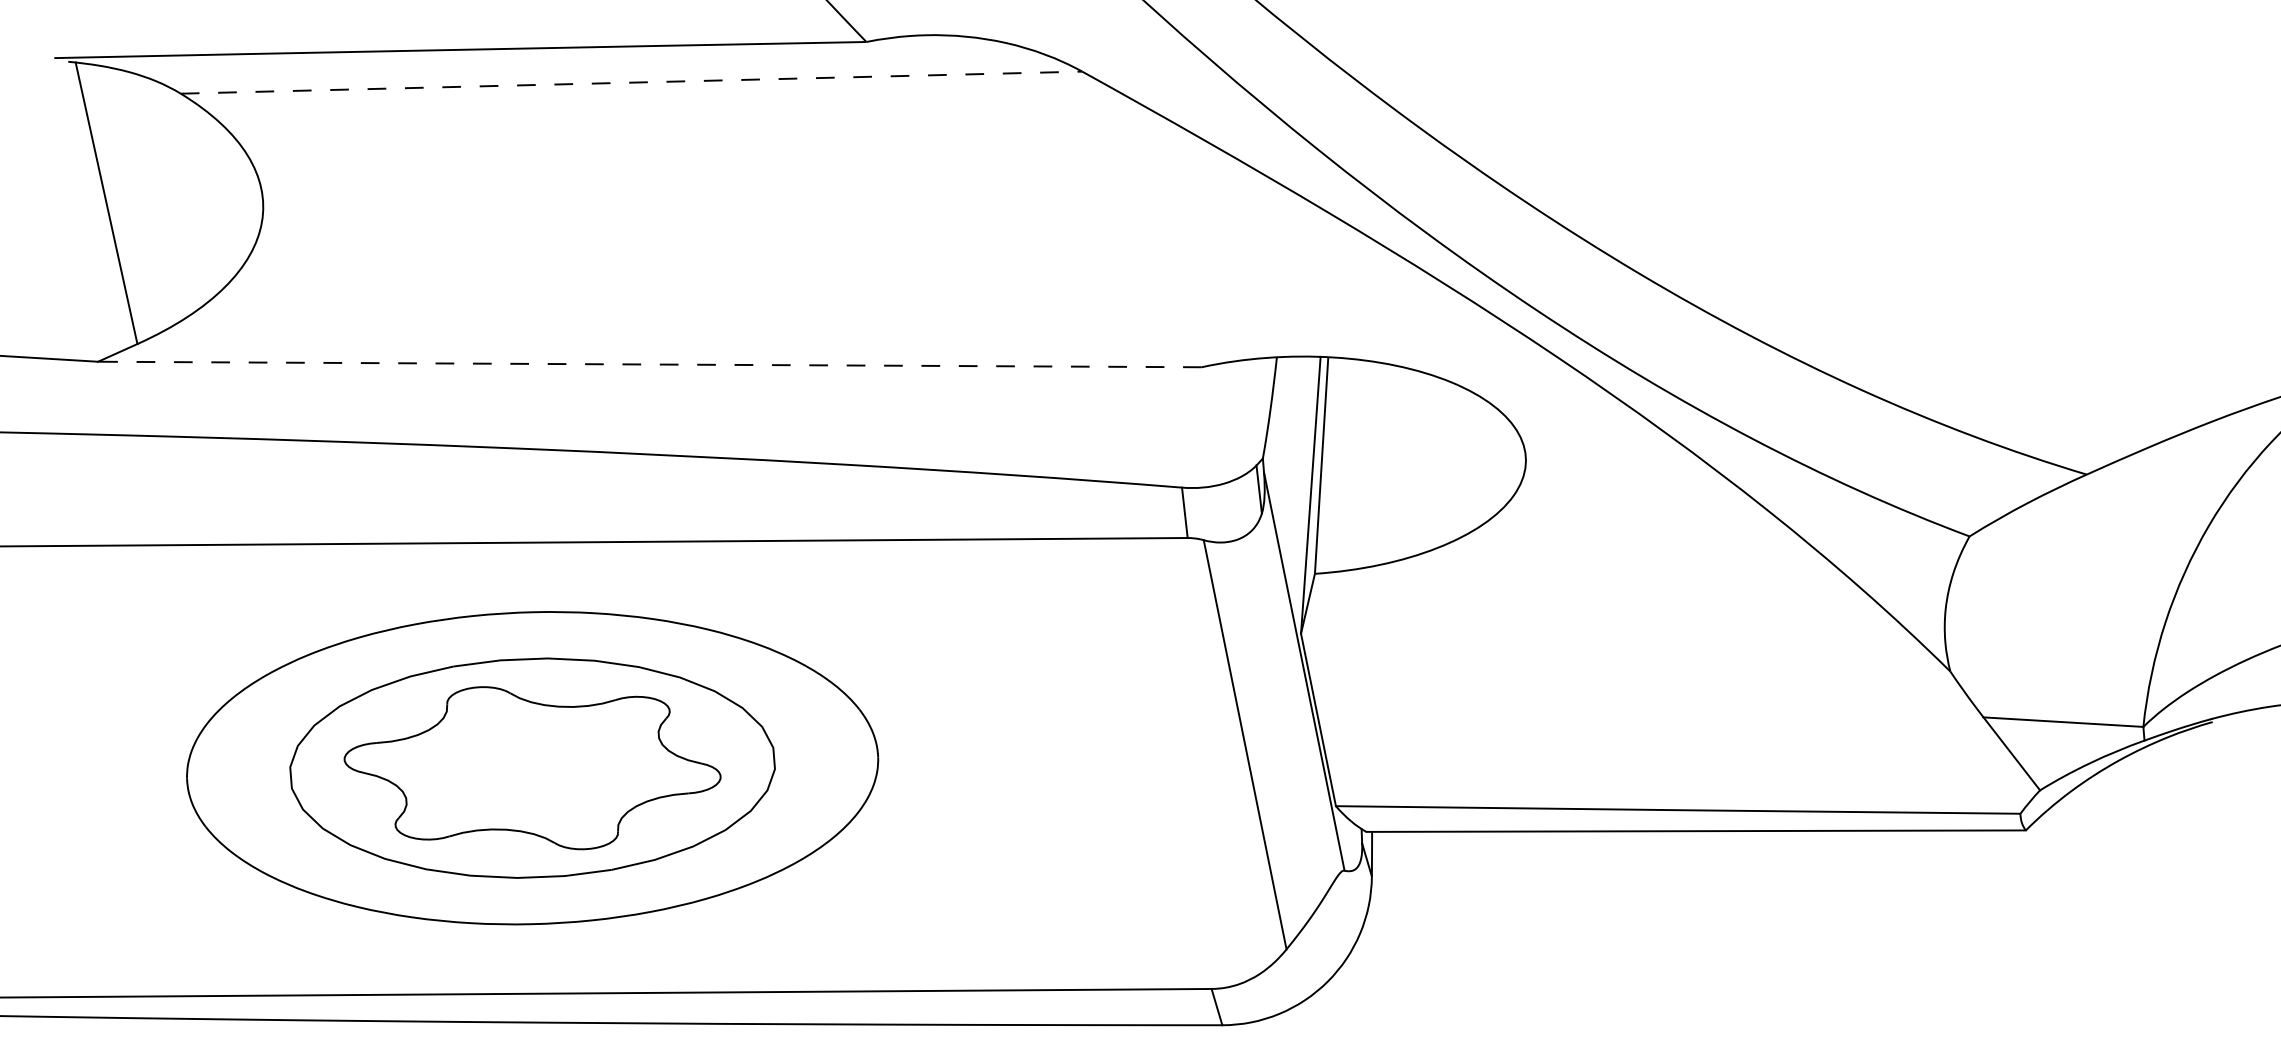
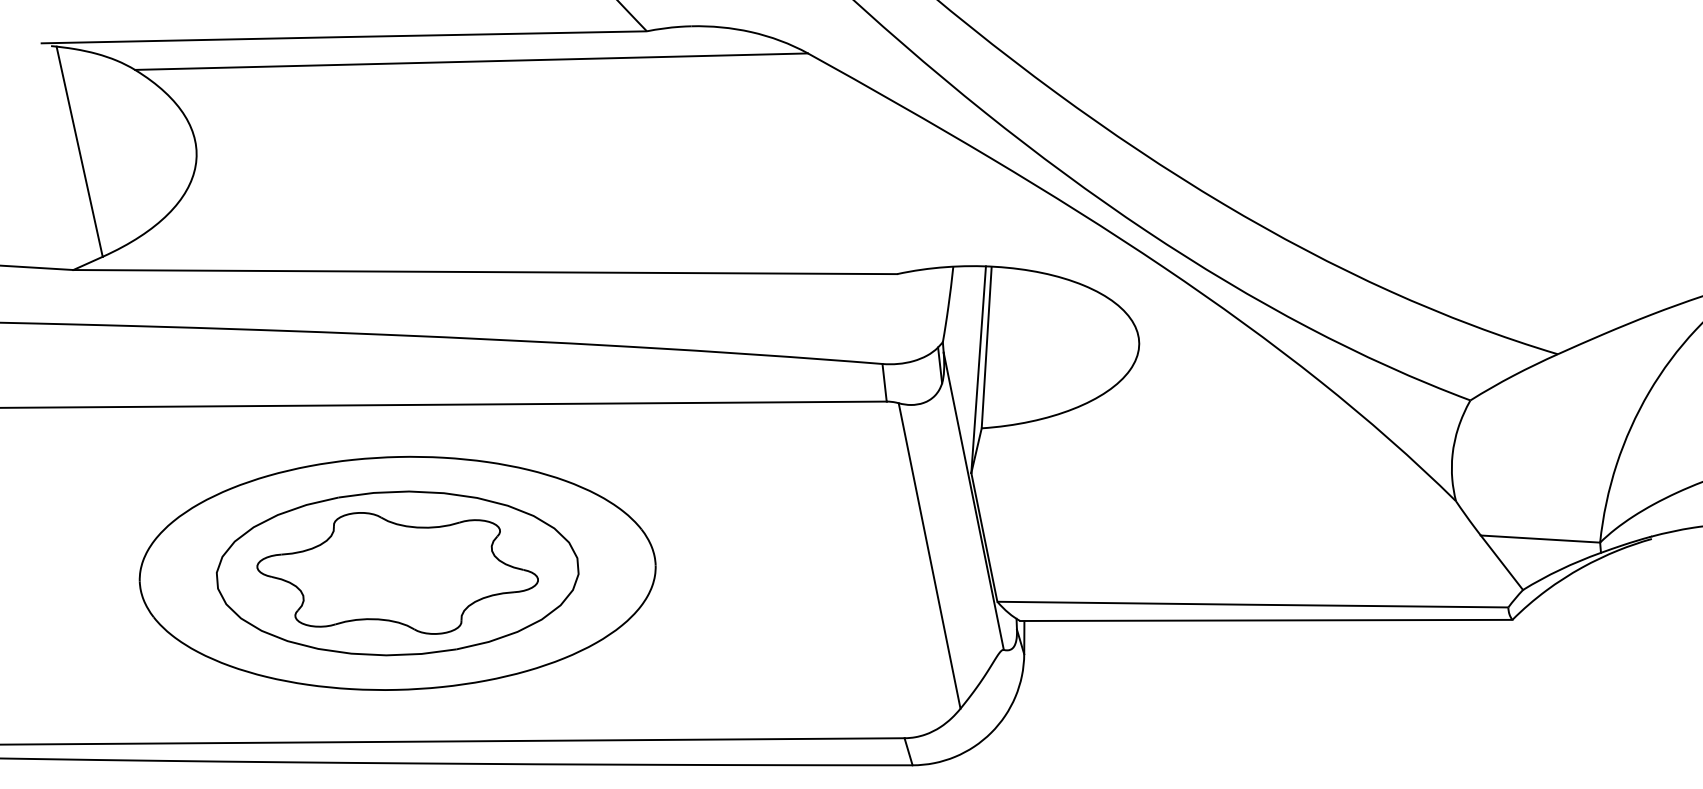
line: (631, 82) -> (471, 61), dashed -> solid
line: (650, 365) -> (485, 272), dashed -> solid

